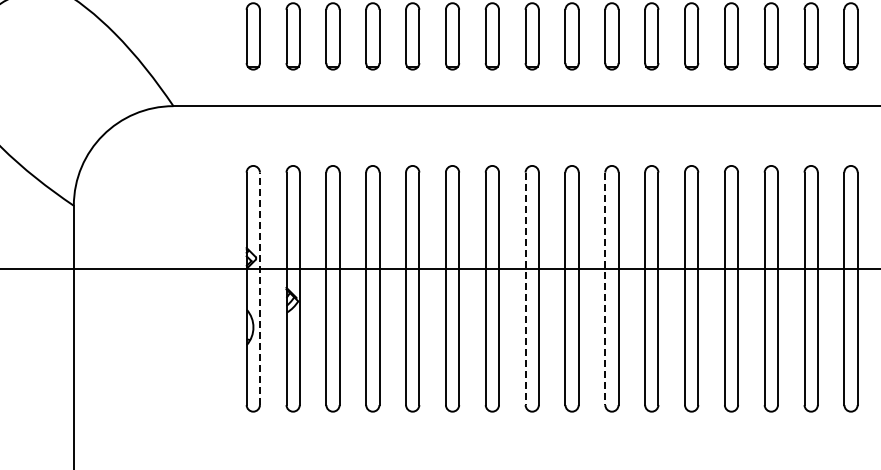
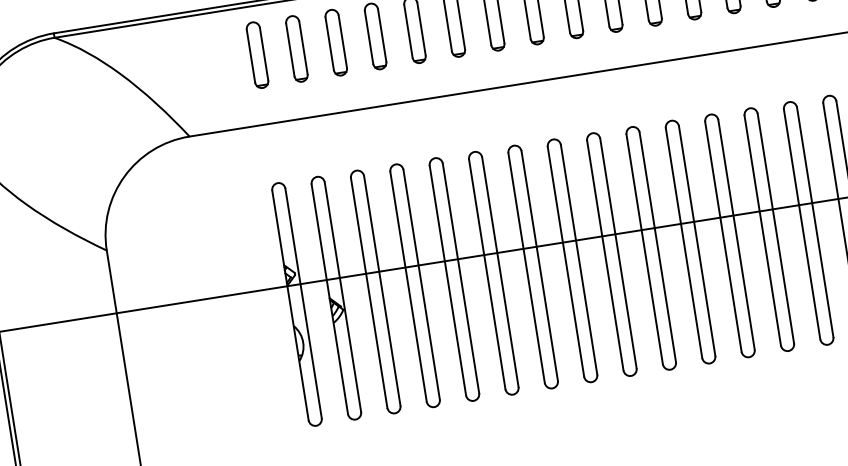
line: (259, 288) -> (303, 303), dashed -> solid
line: (525, 289) -> (565, 262), dashed -> solid
line: (605, 289) -> (644, 250), dashed -> solid

